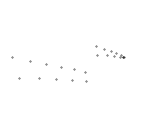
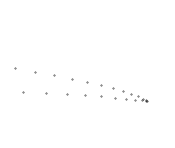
part: (110, 51) -> (130, 94), moved

